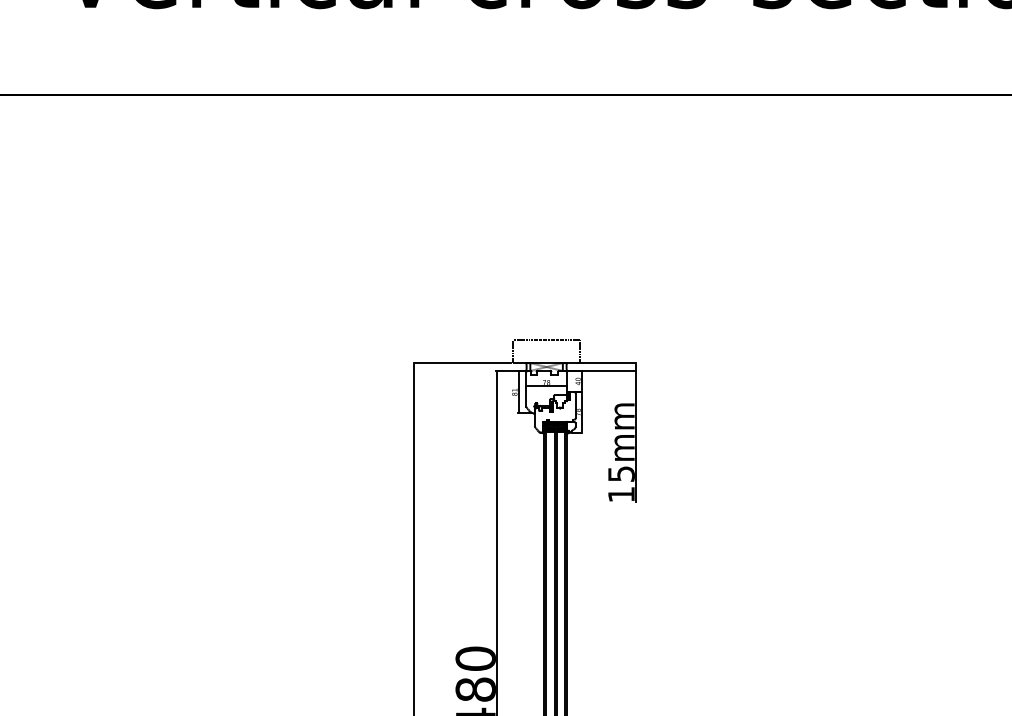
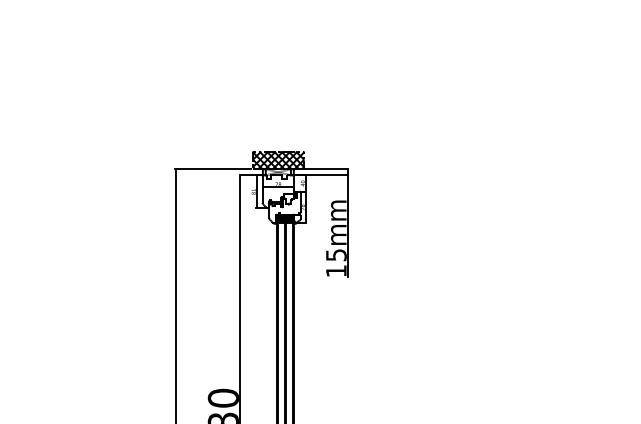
hatch: (546, 351) -> (278, 160), added

